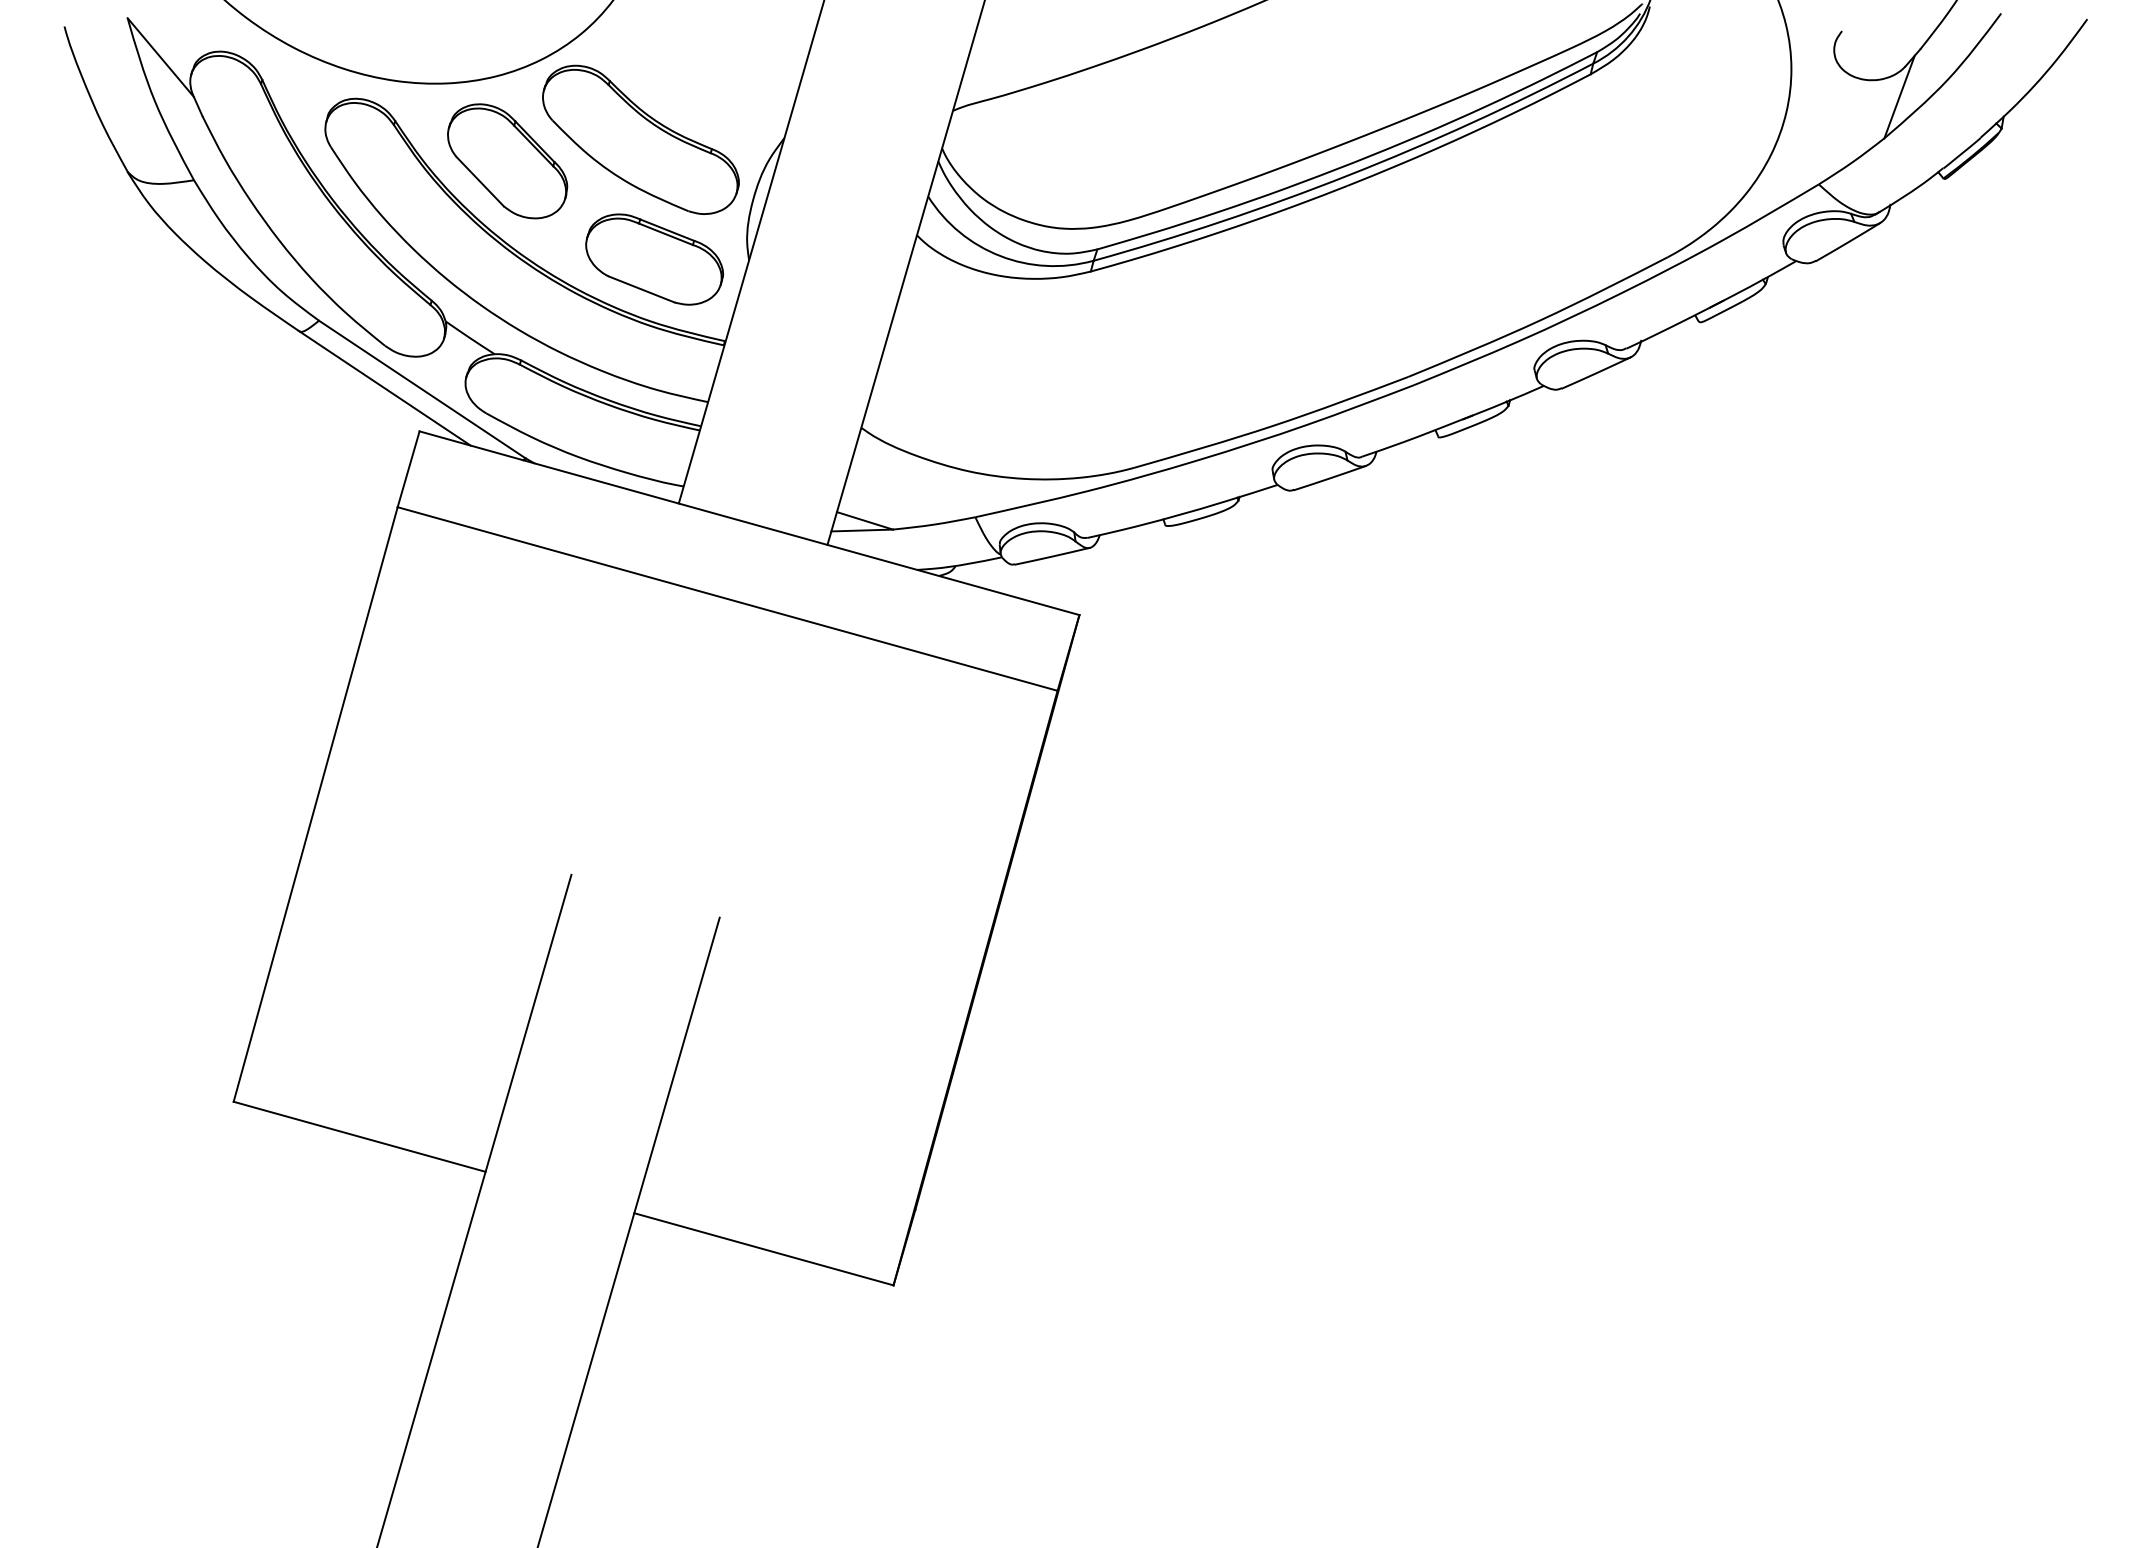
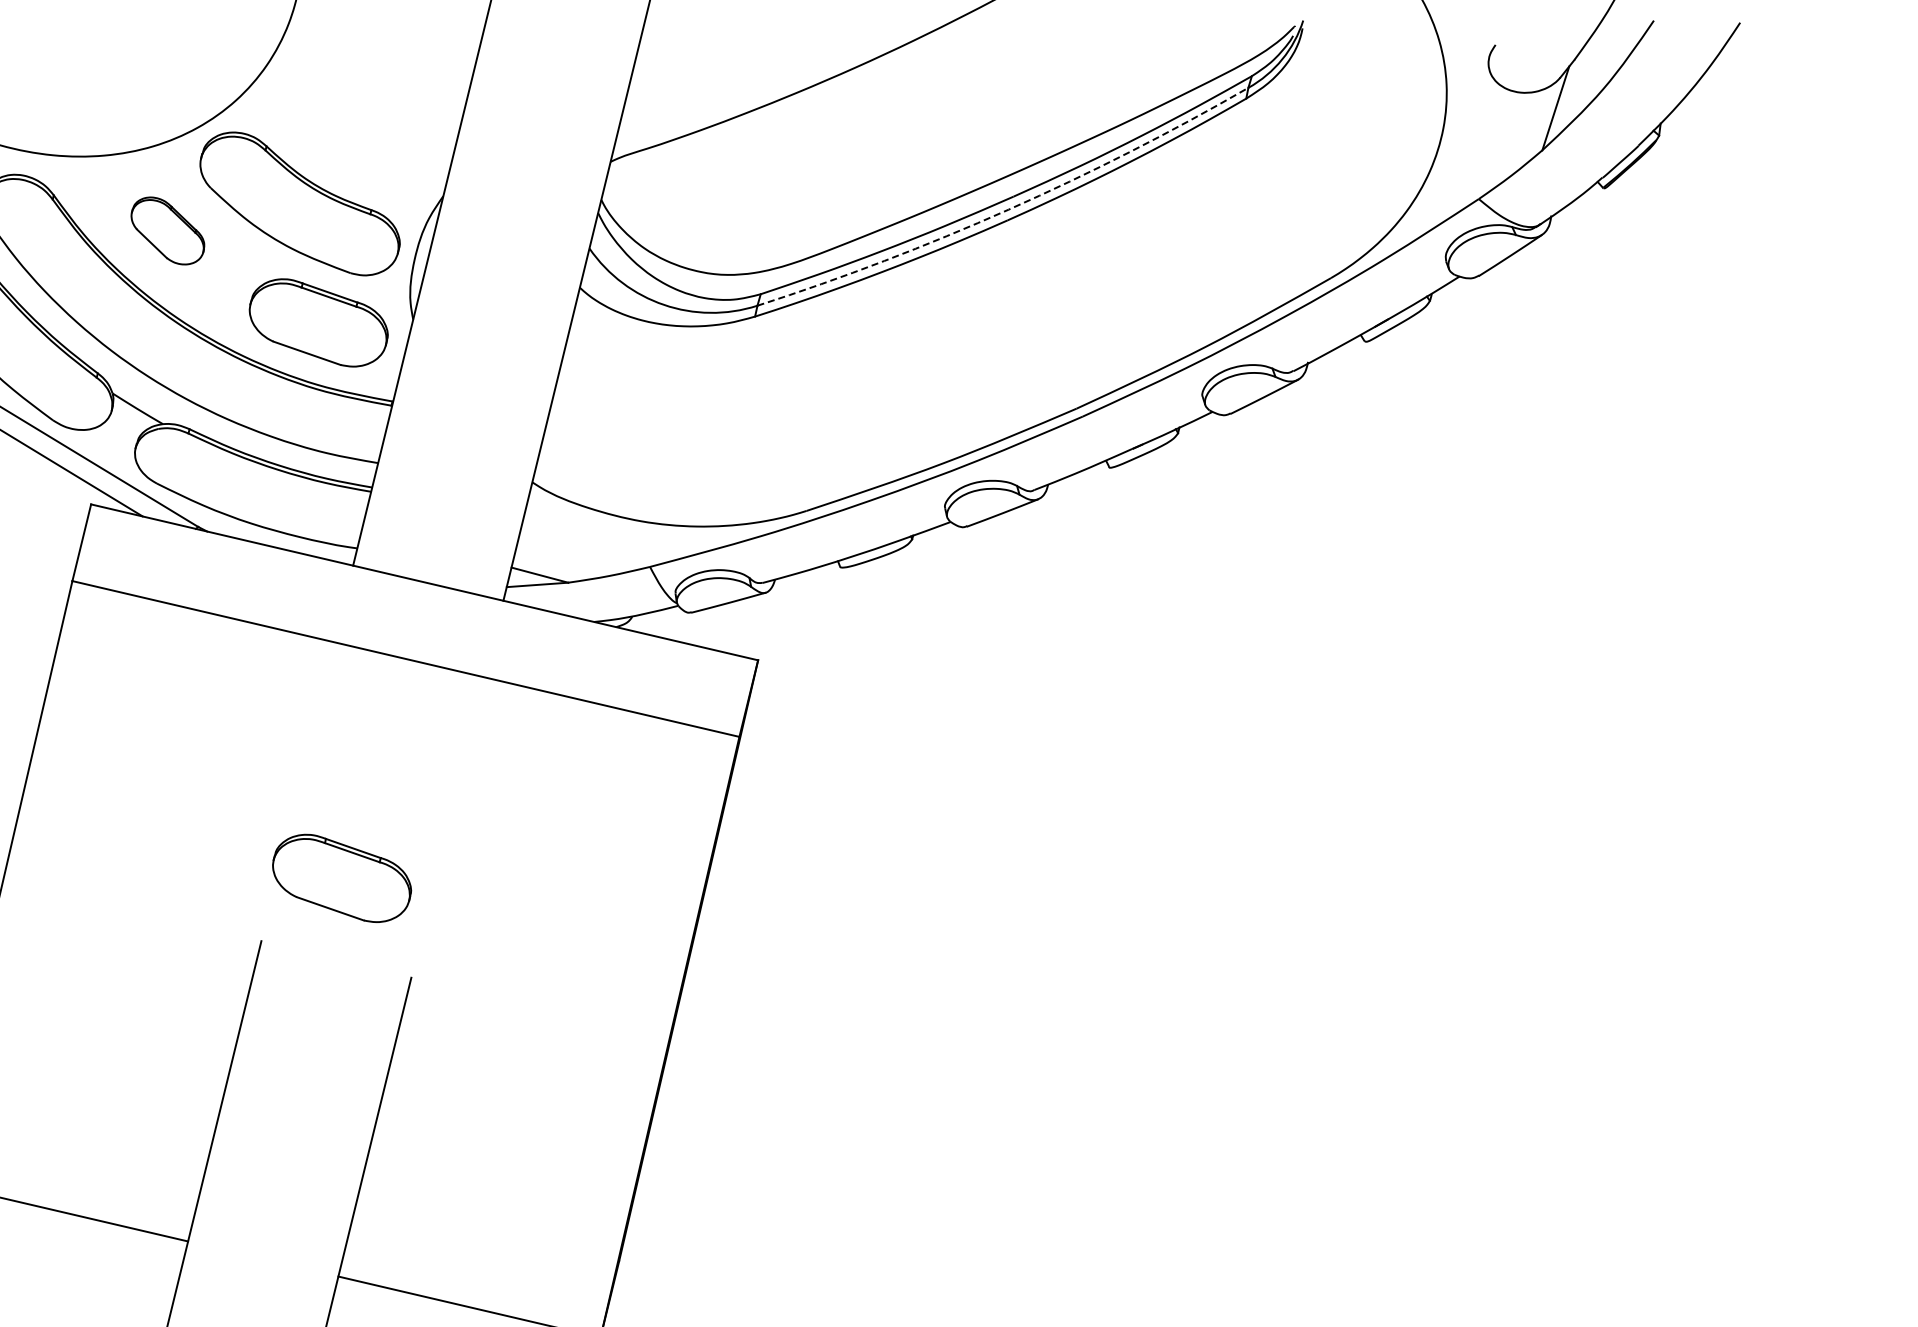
part: (507, 161) -> (167, 231), size x0.6
arc: (1348, 175) -> (1008, 209), solid -> dashed
part: (654, 815) -> (341, 878), added

